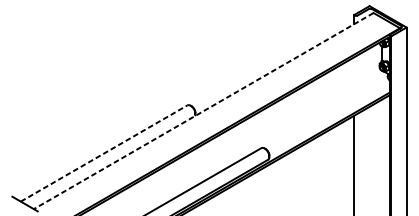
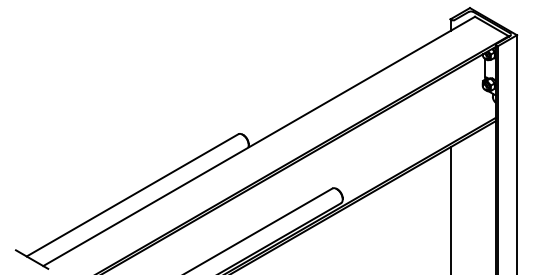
line: (203, 111) -> (258, 141), dashed -> solid
line: (104, 153) -> (132, 195), dashed -> solid

